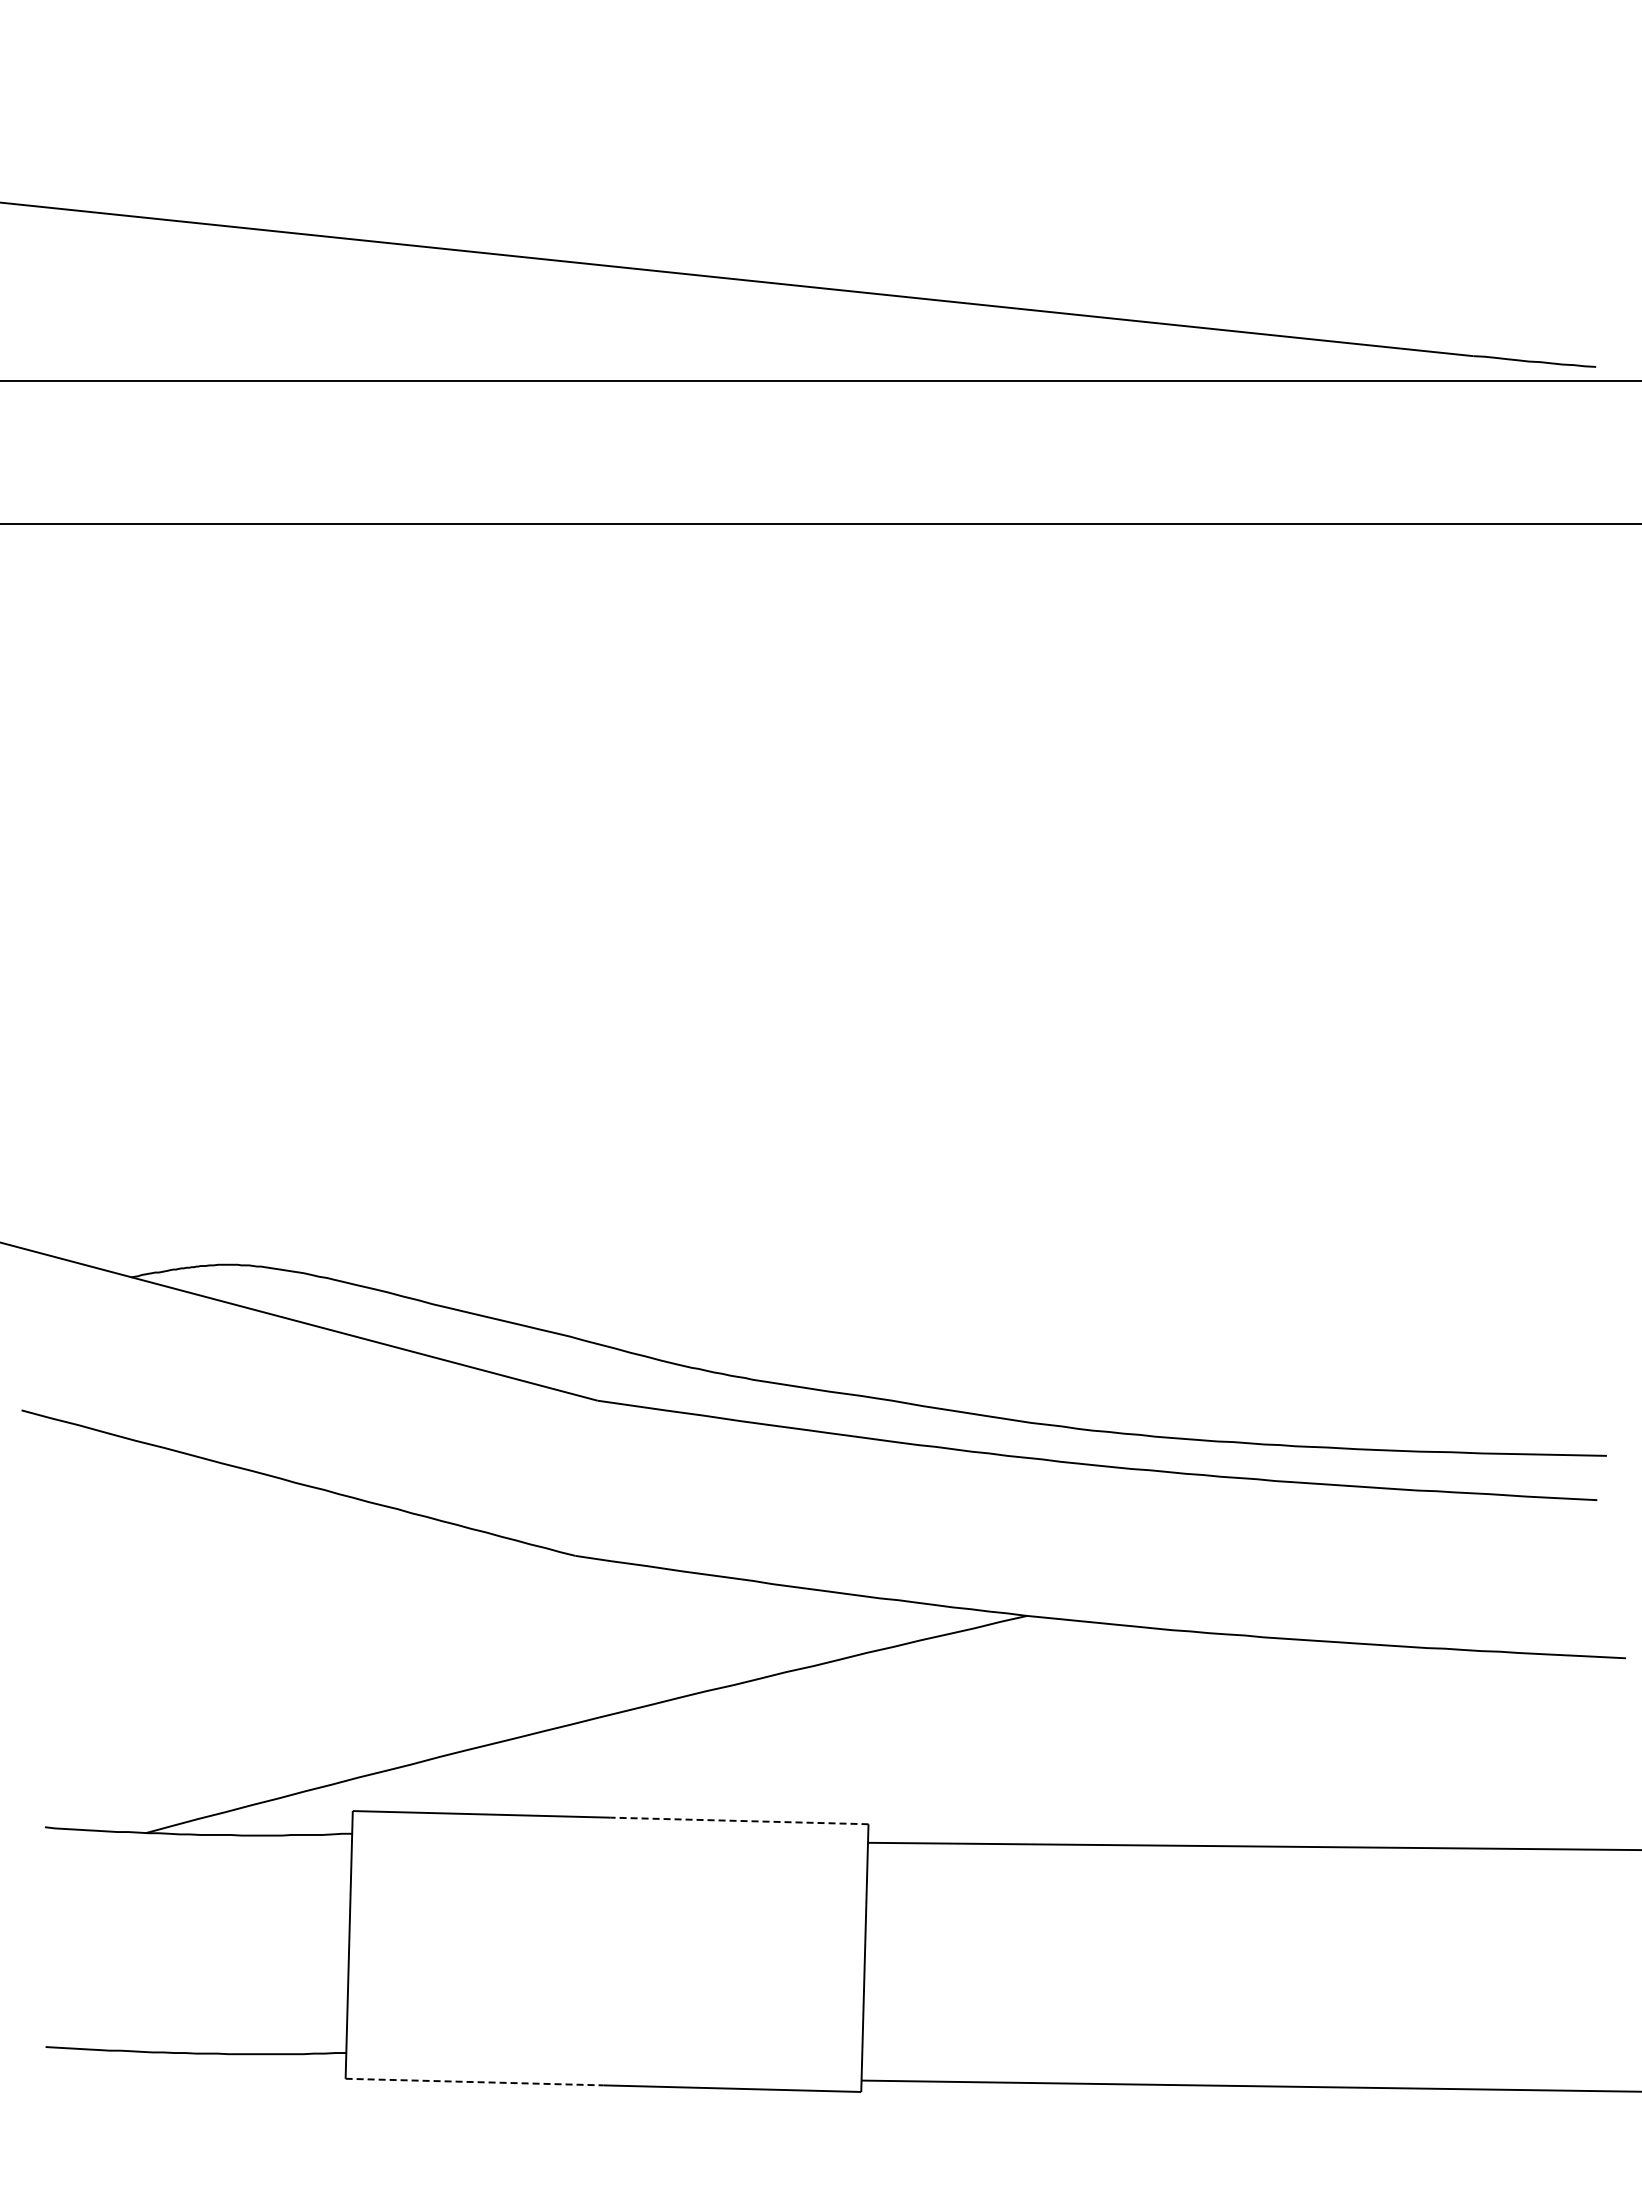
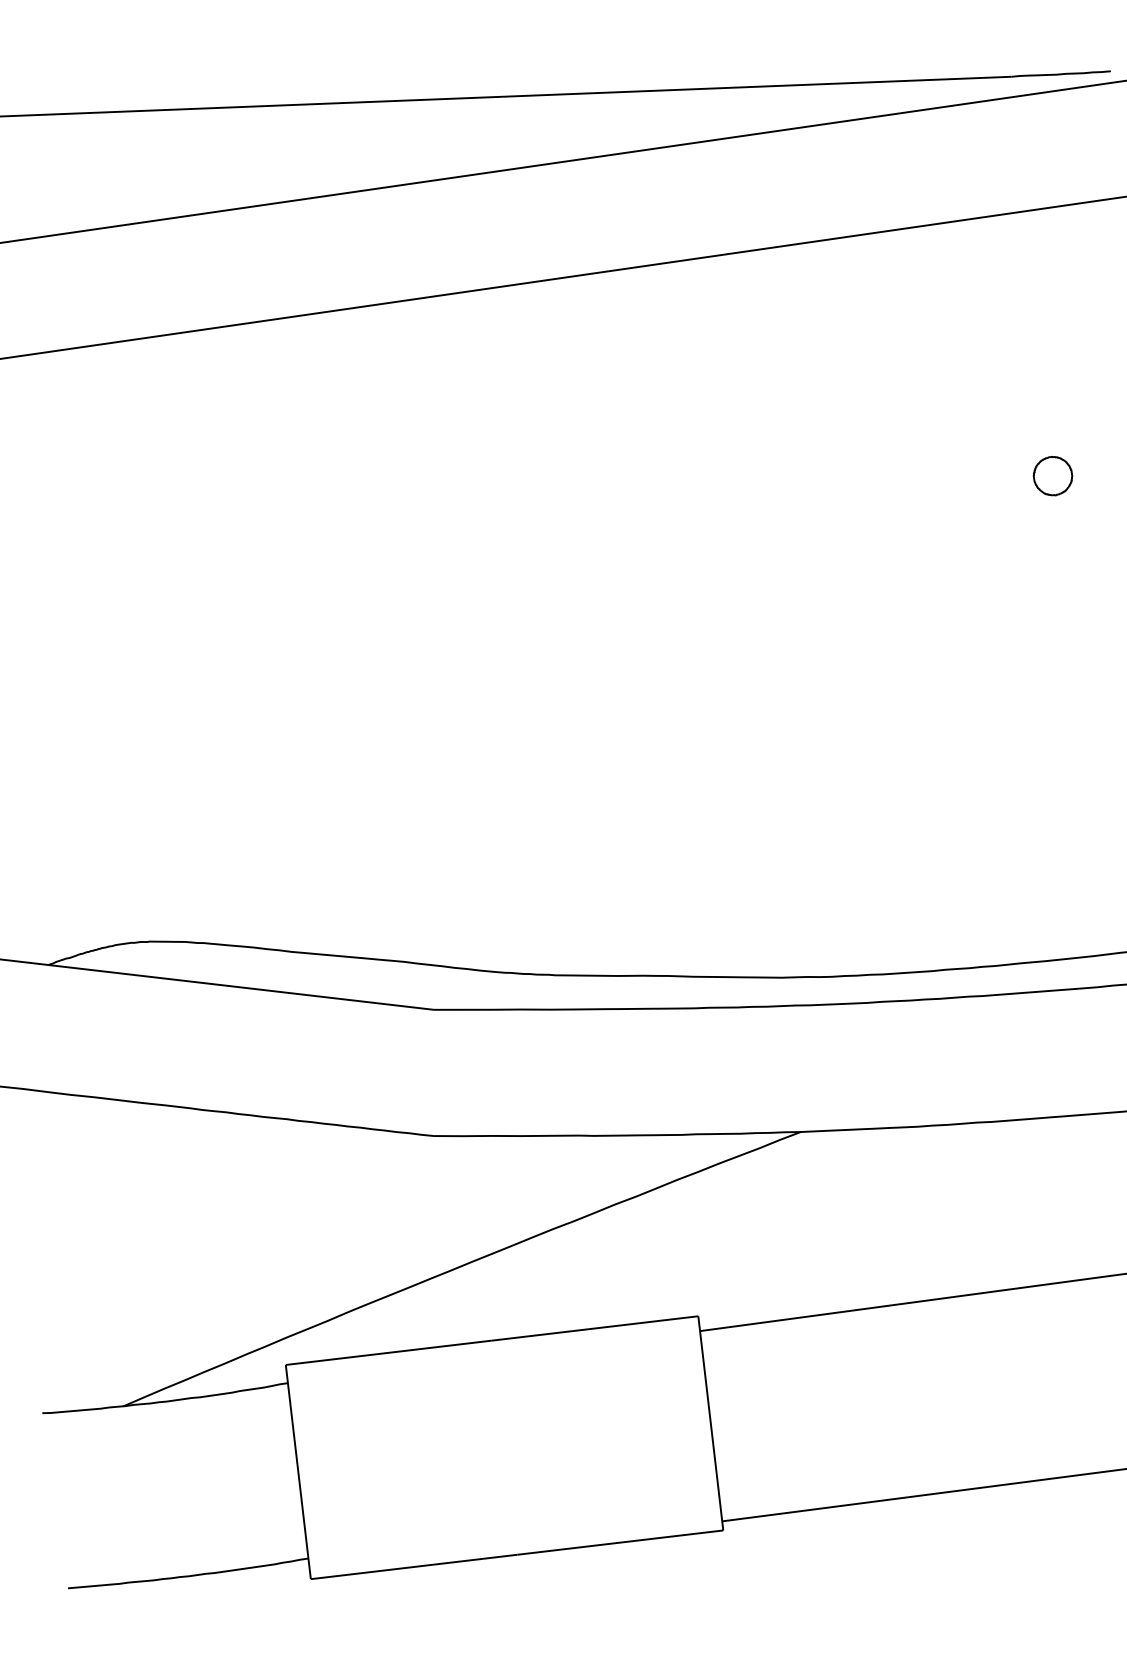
part: (1452, 854) -> (1052, 476), added
line: (738, 1820) -> (594, 1328), dashed -> solid
line: (475, 2082) -> (414, 1567), dashed -> solid

